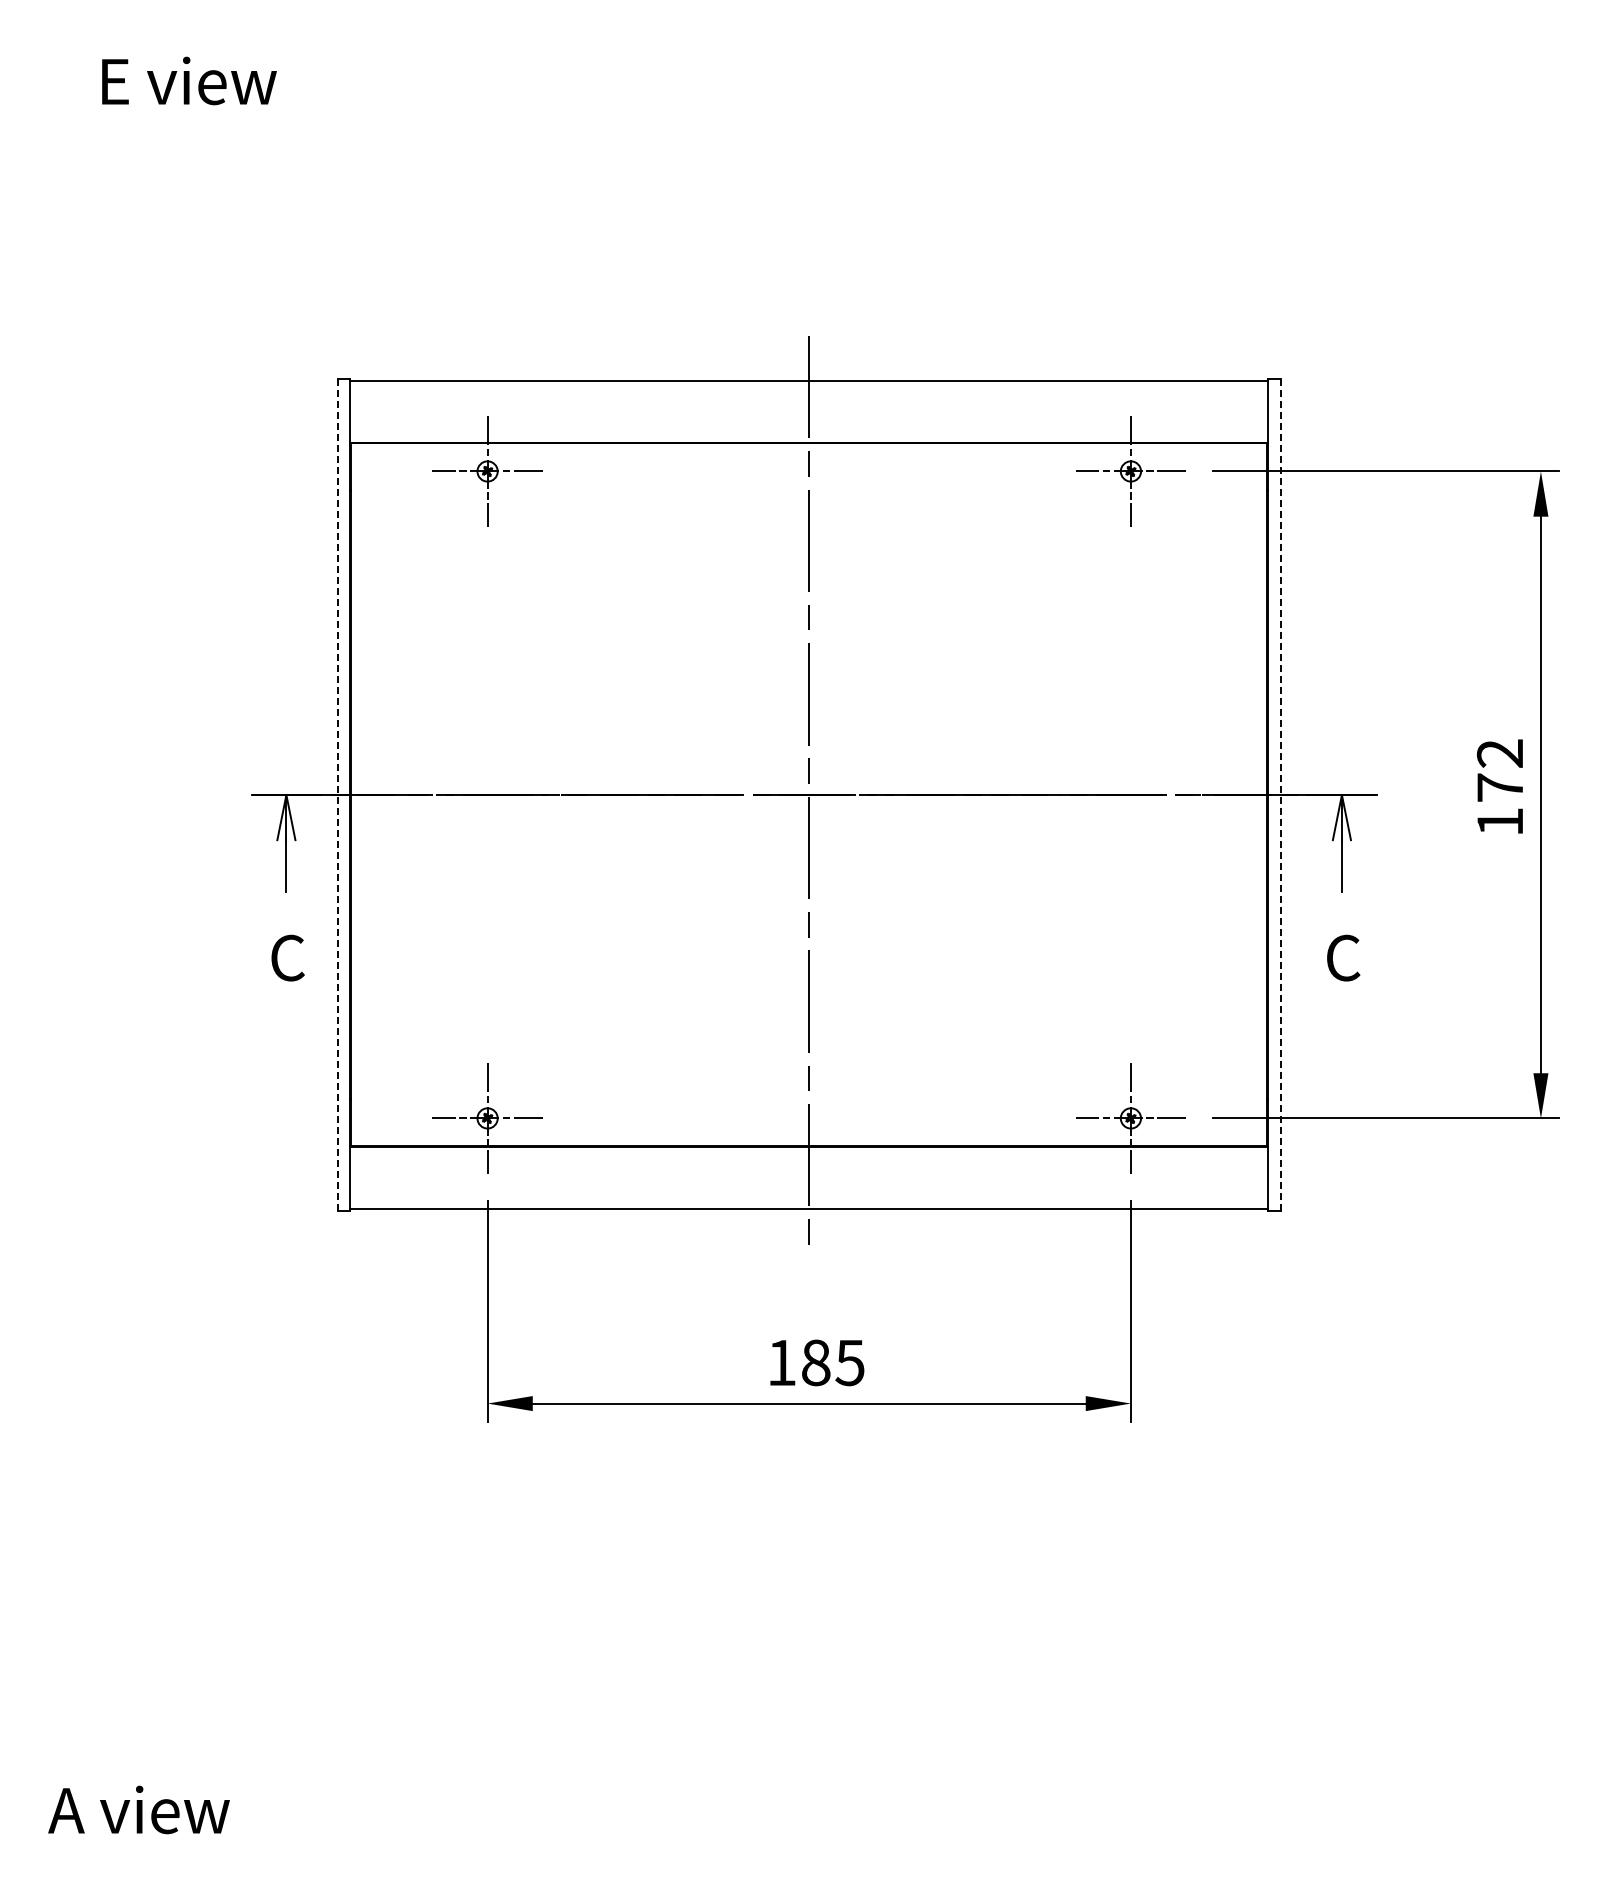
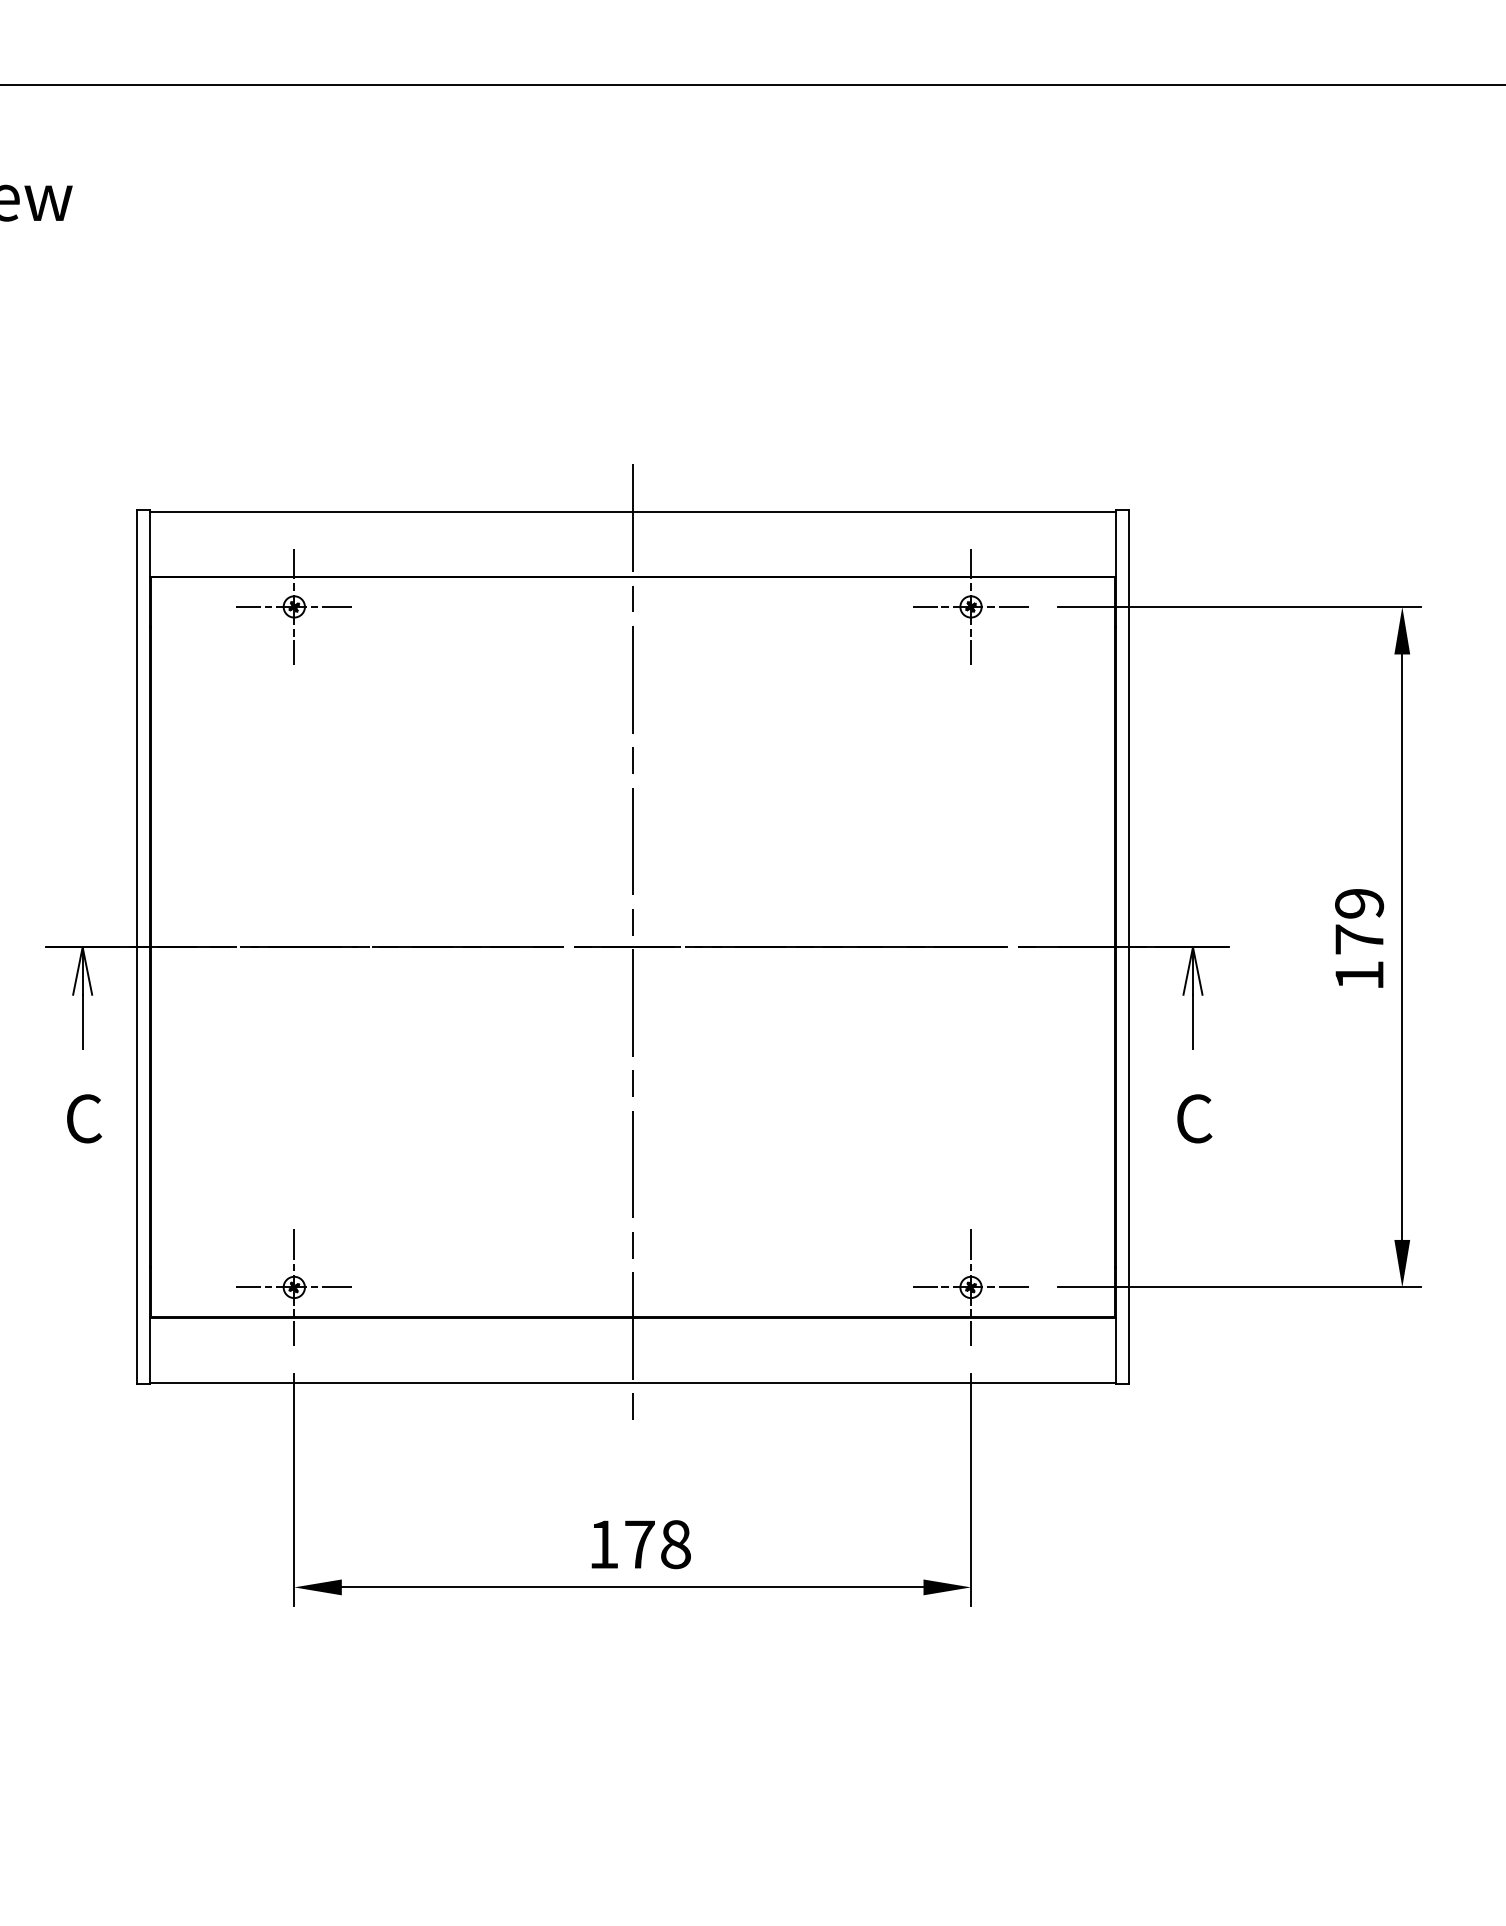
text: (1500, 753) -> (1359, 903), 172 -> 179
line: (337, 794) -> (136, 946), dashed -> solid
line: (1280, 794) -> (1128, 946), dashed -> solid
text: (833, 1362) -> (658, 1544), 185 -> 178

